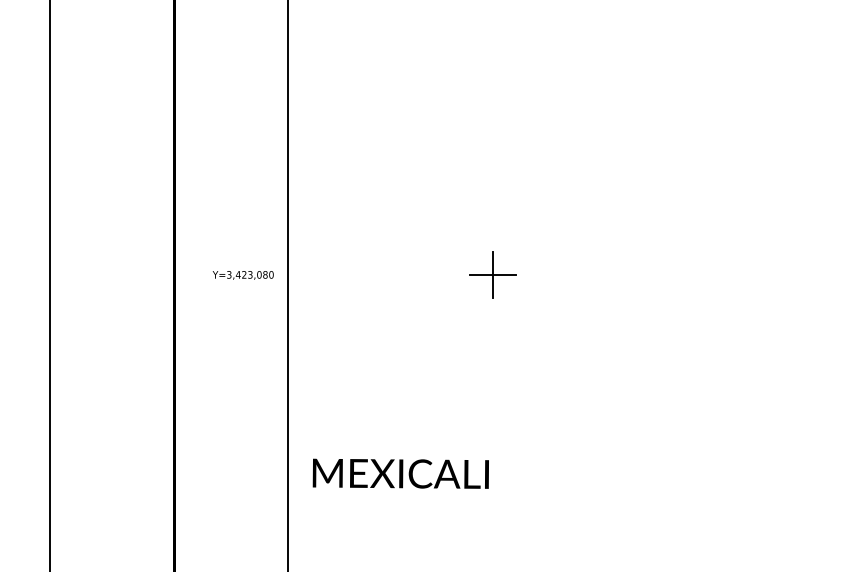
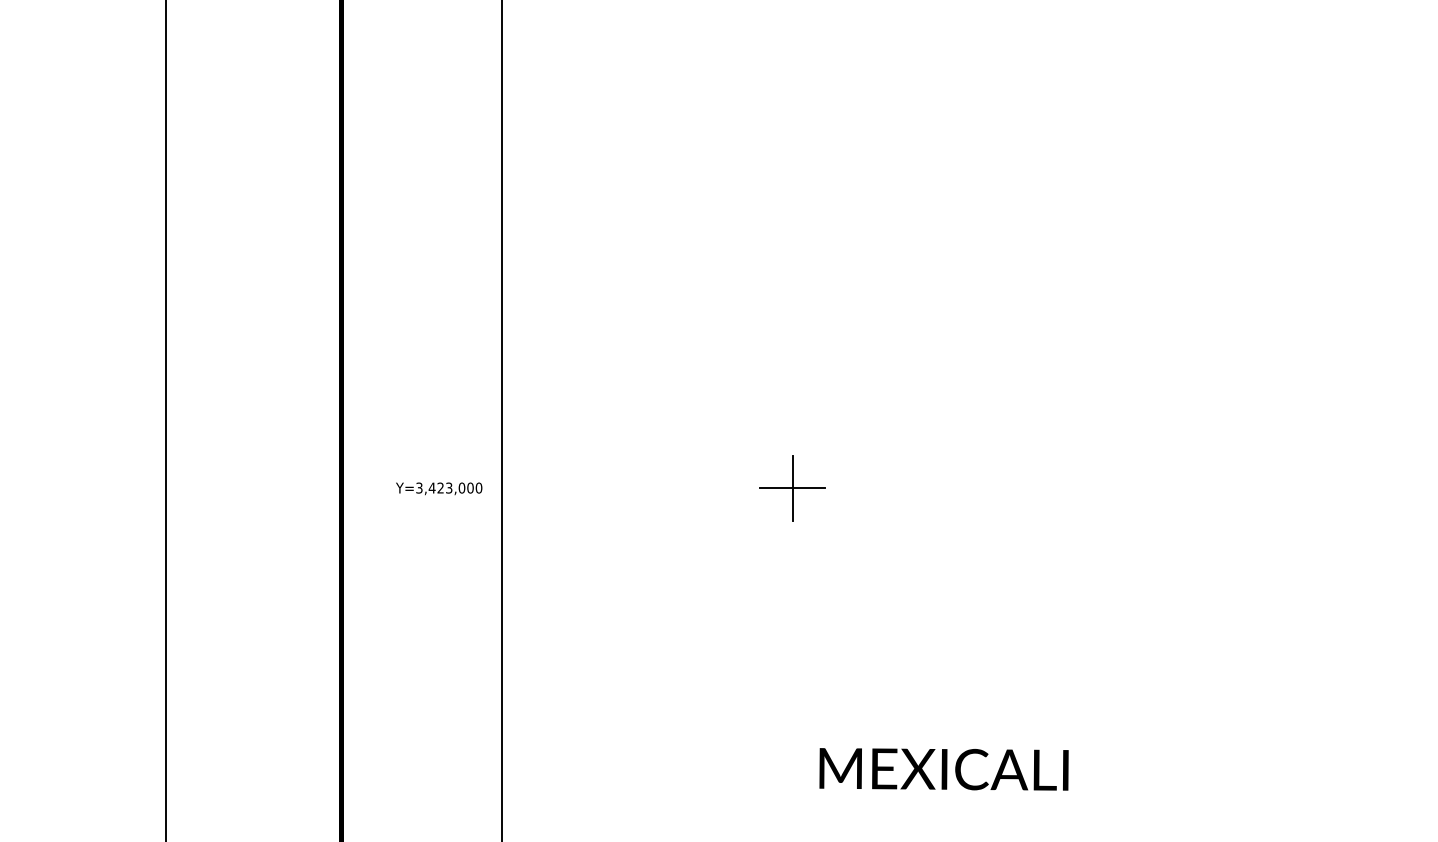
text: (265, 275) -> (470, 488), Y=3,423,080 -> Y=3,423,000
text: (400, 473) -> (943, 769), moved

